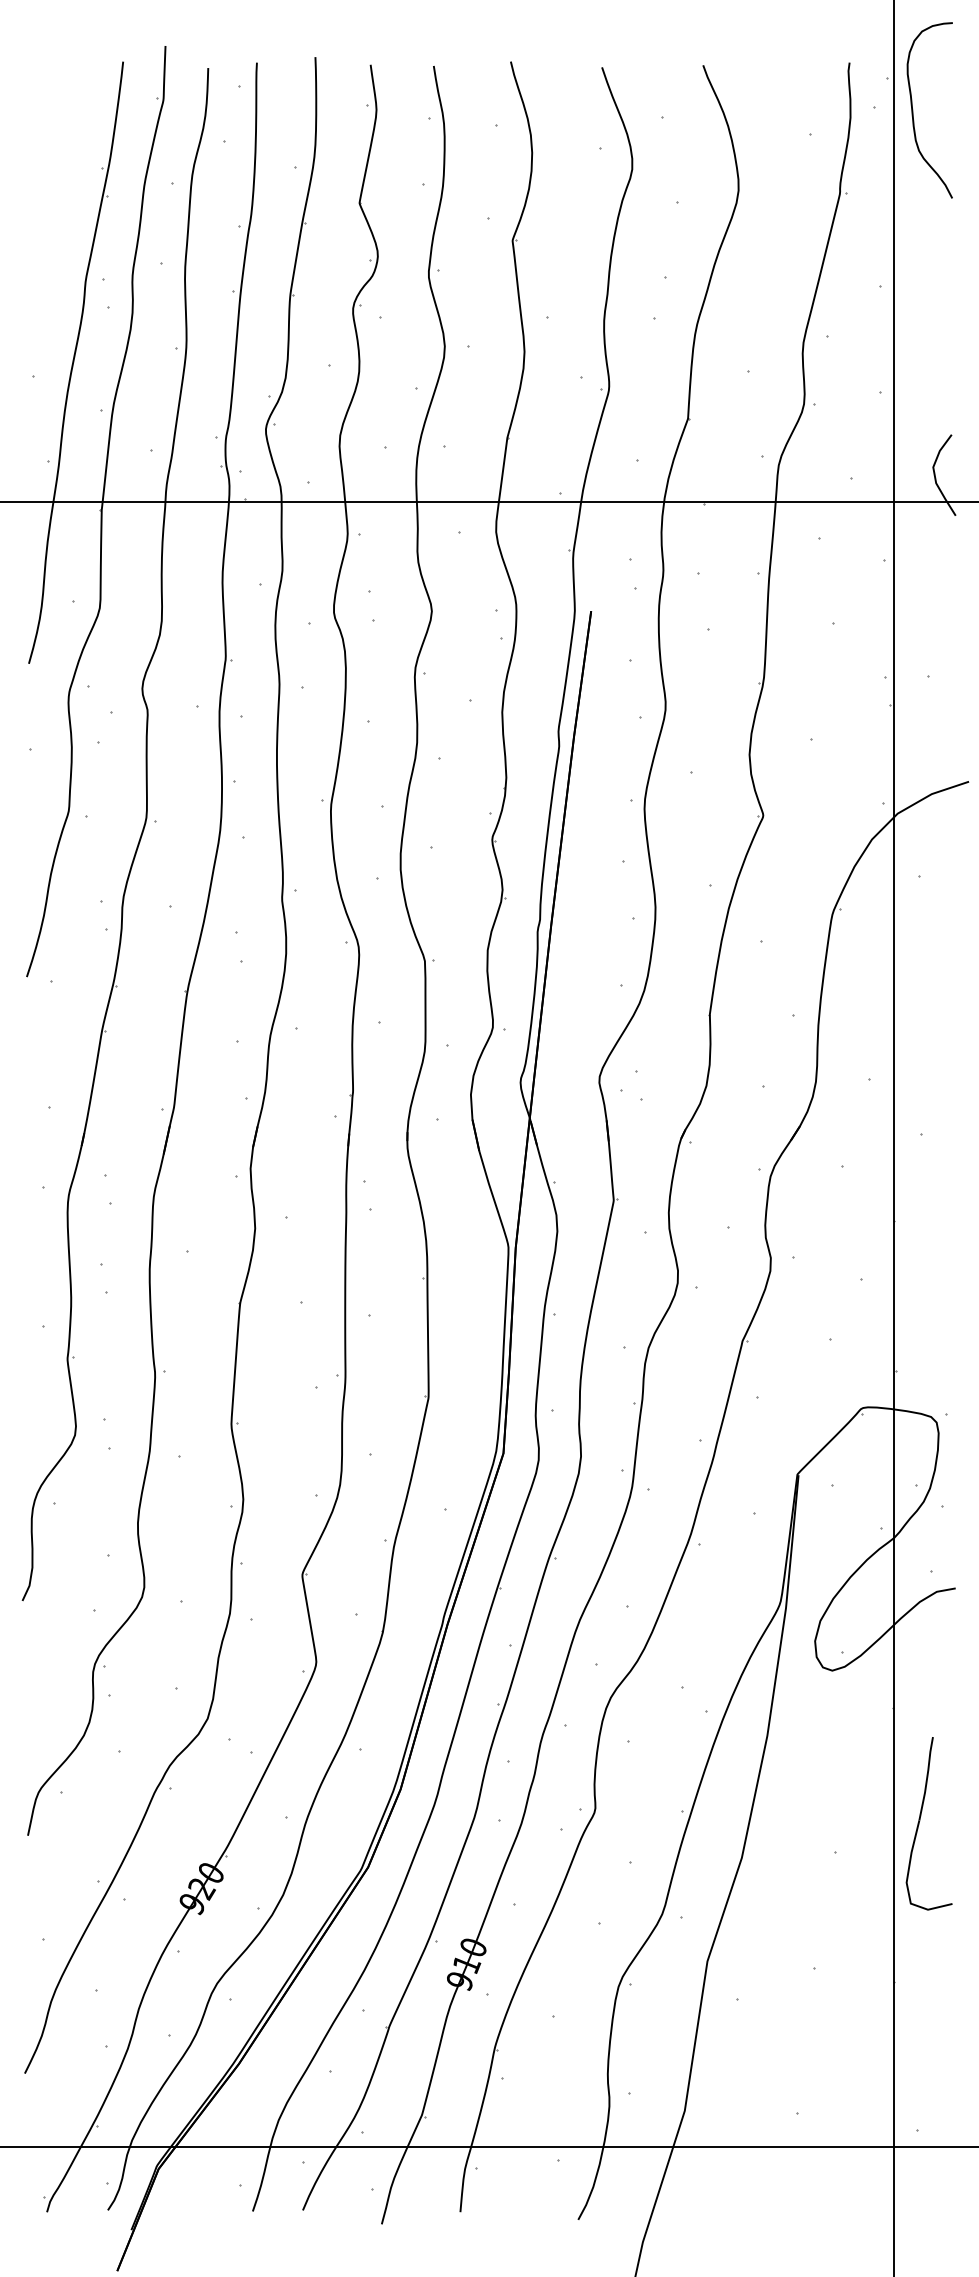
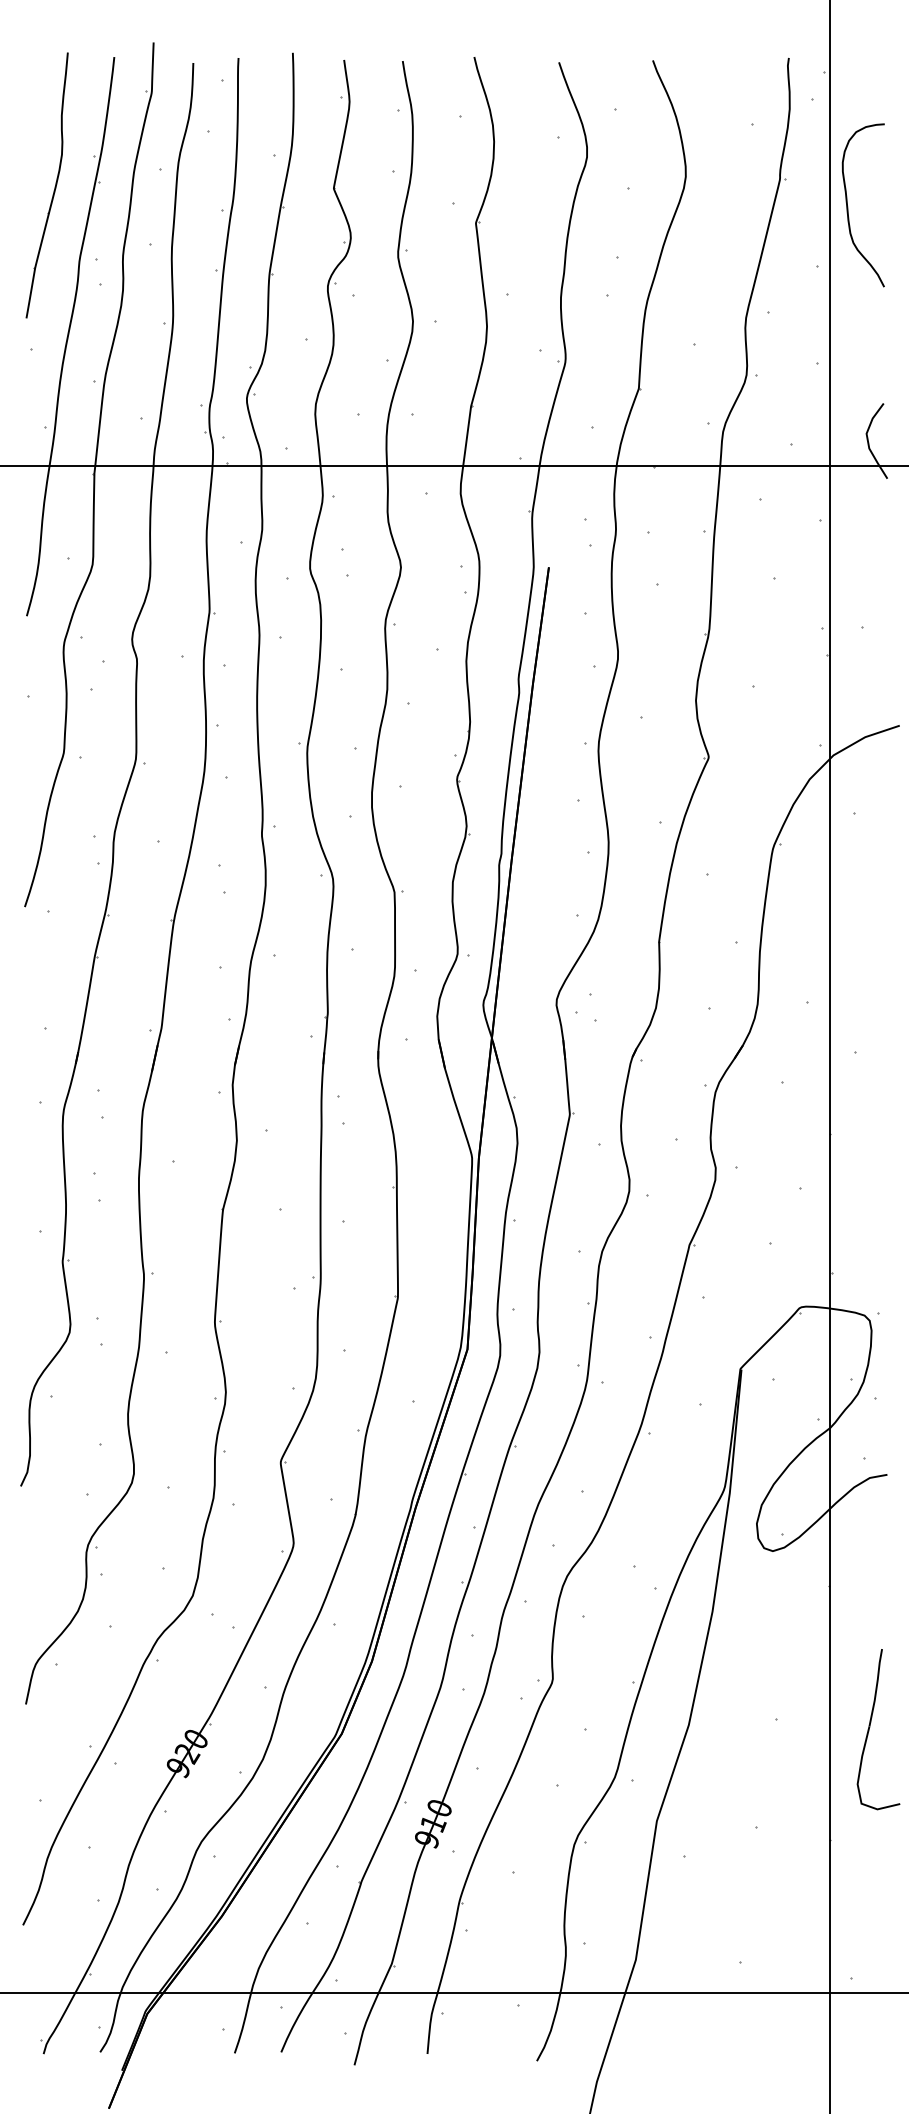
curve: (913, 110) -> (848, 205), moved
part: (58, 202) -> (54, 187), added
part: (920, 1820) -> (870, 1726), moved

